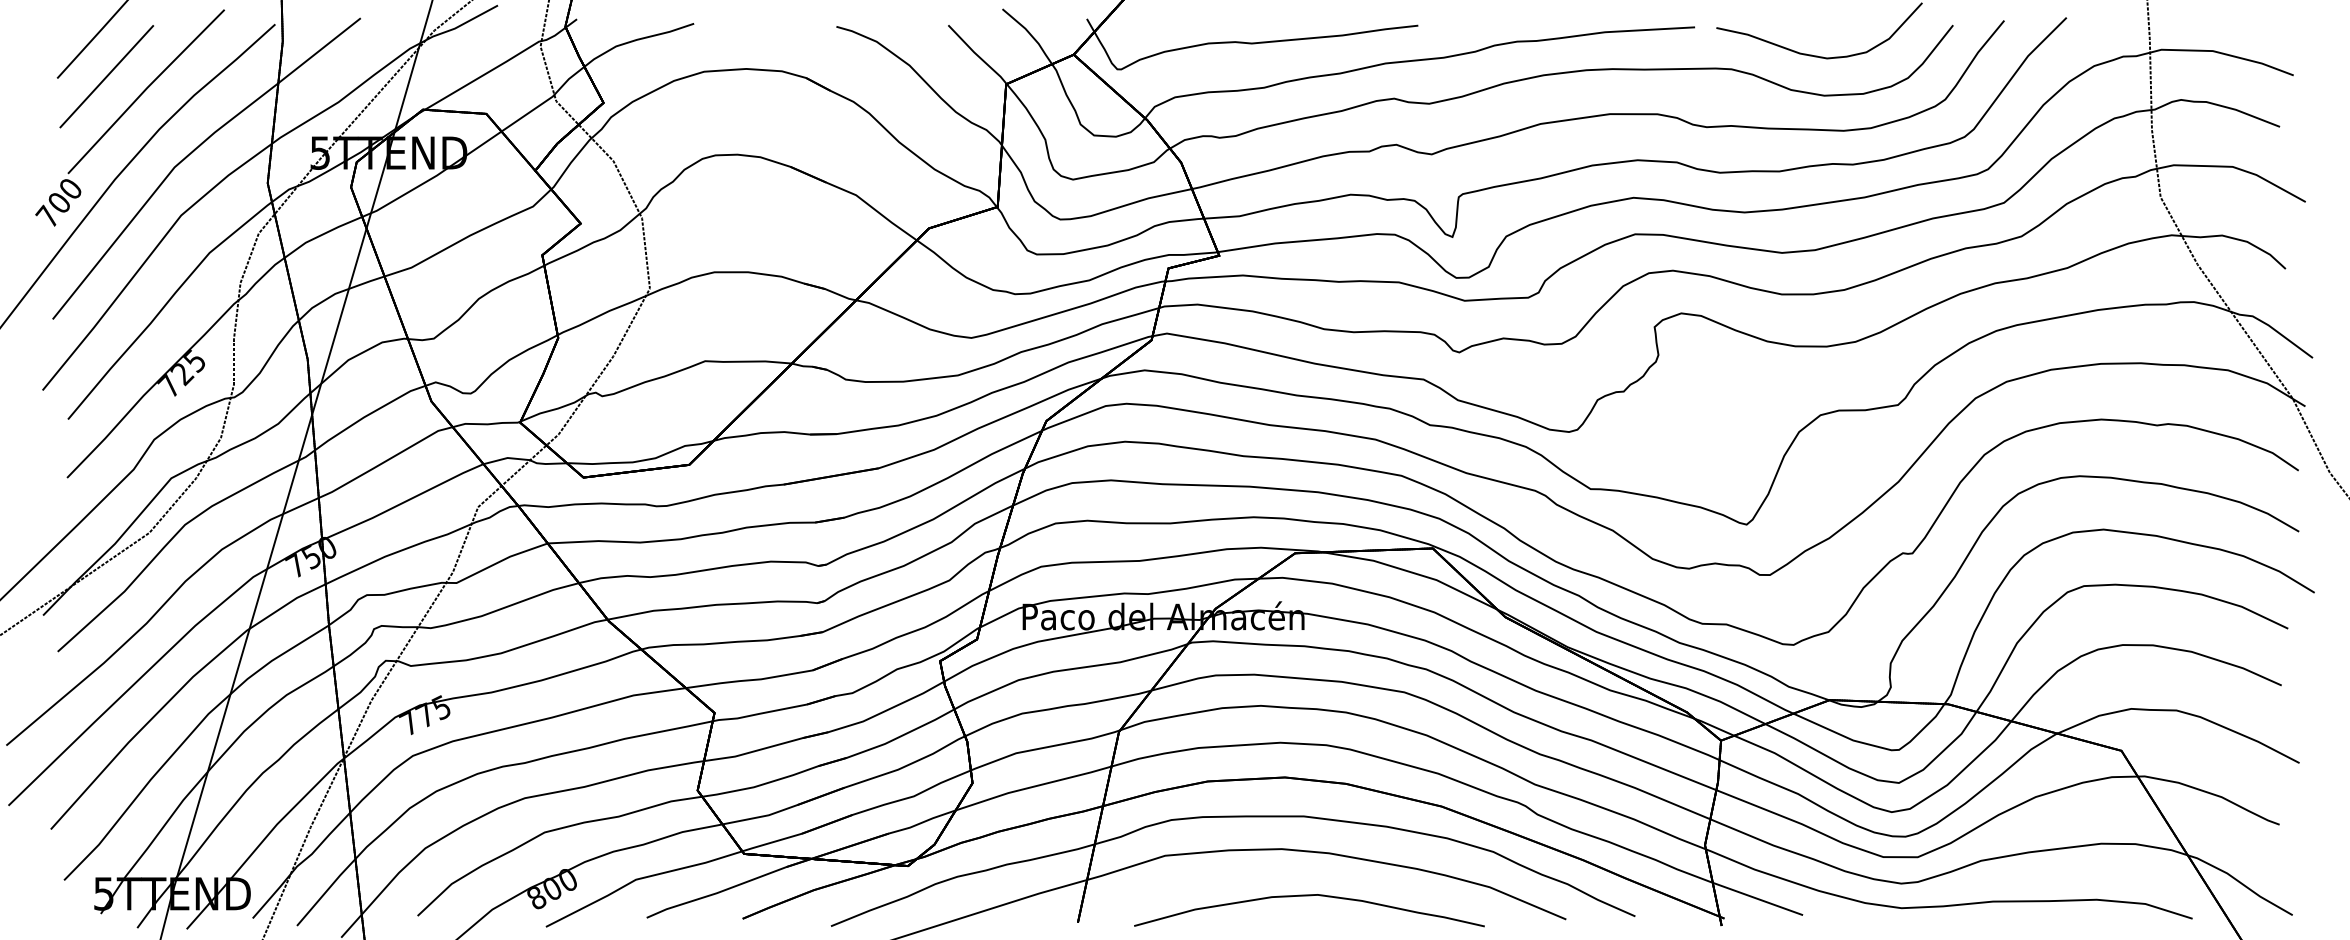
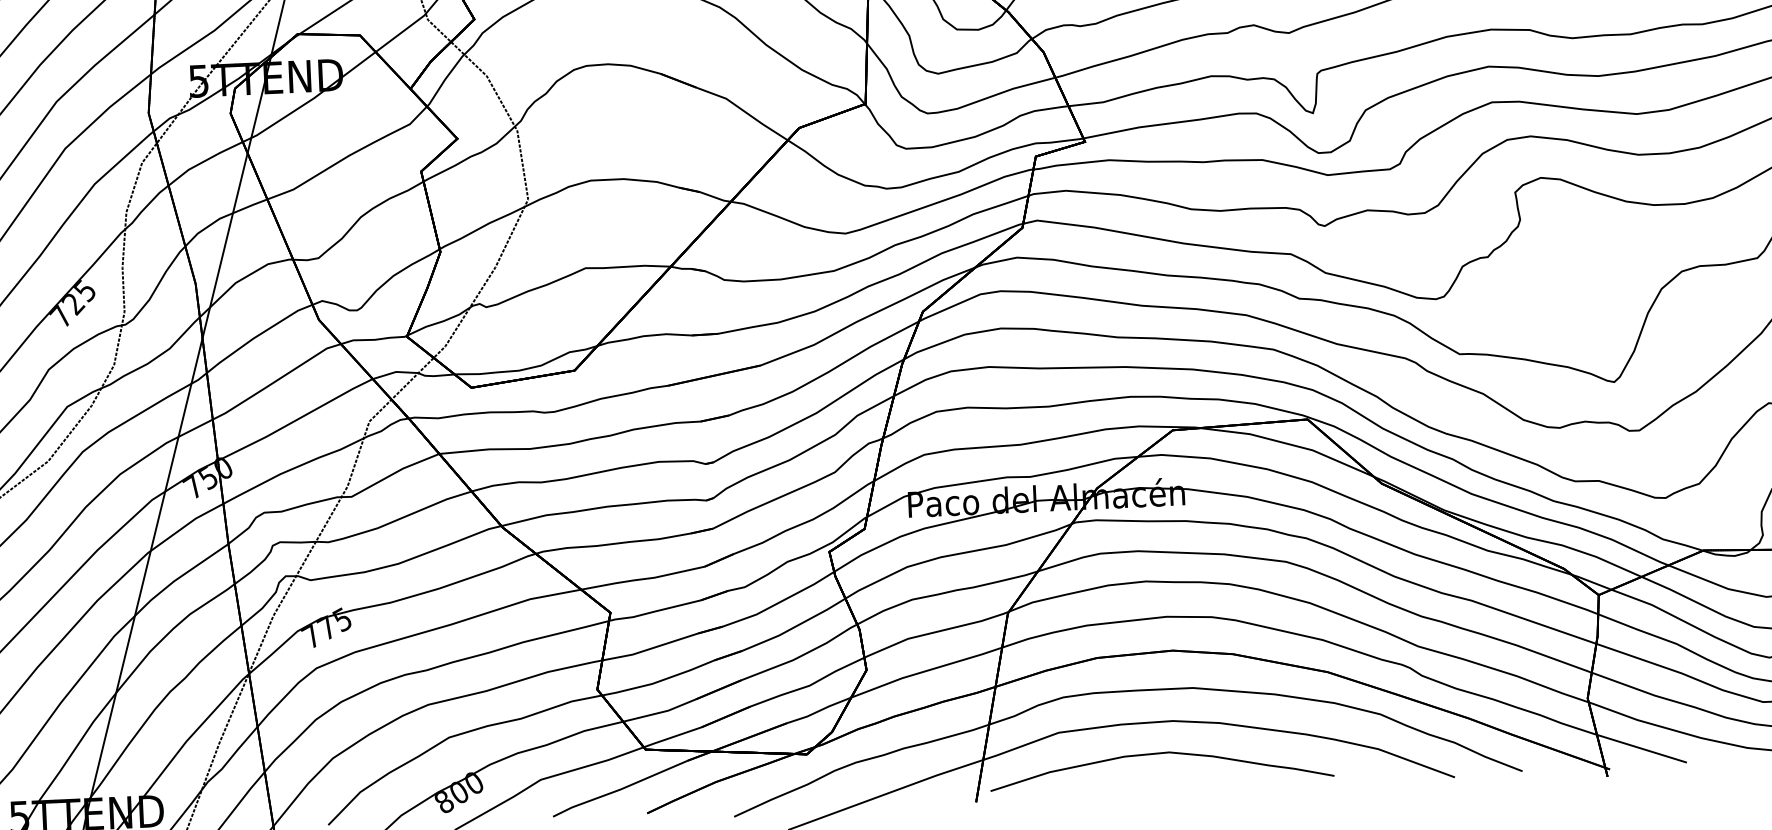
part: (1309, 896) -> (1161, 754), moved

